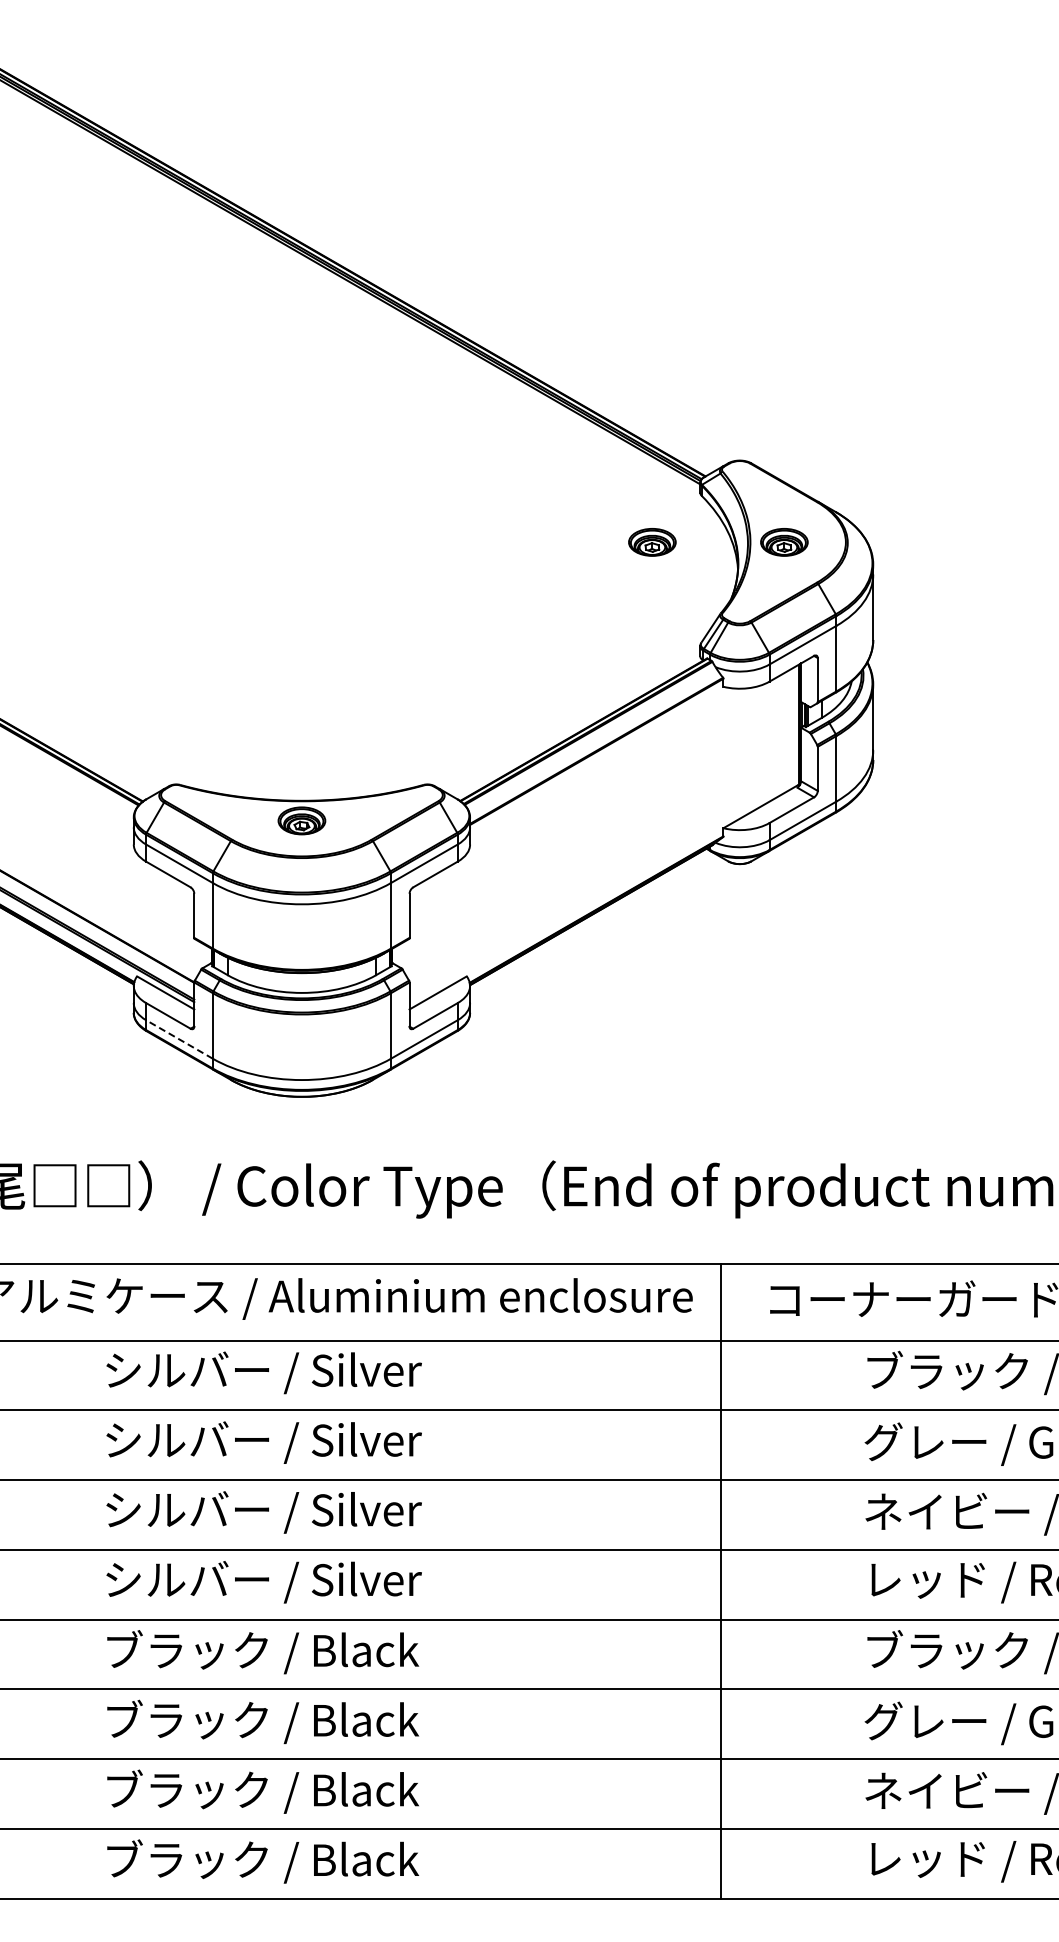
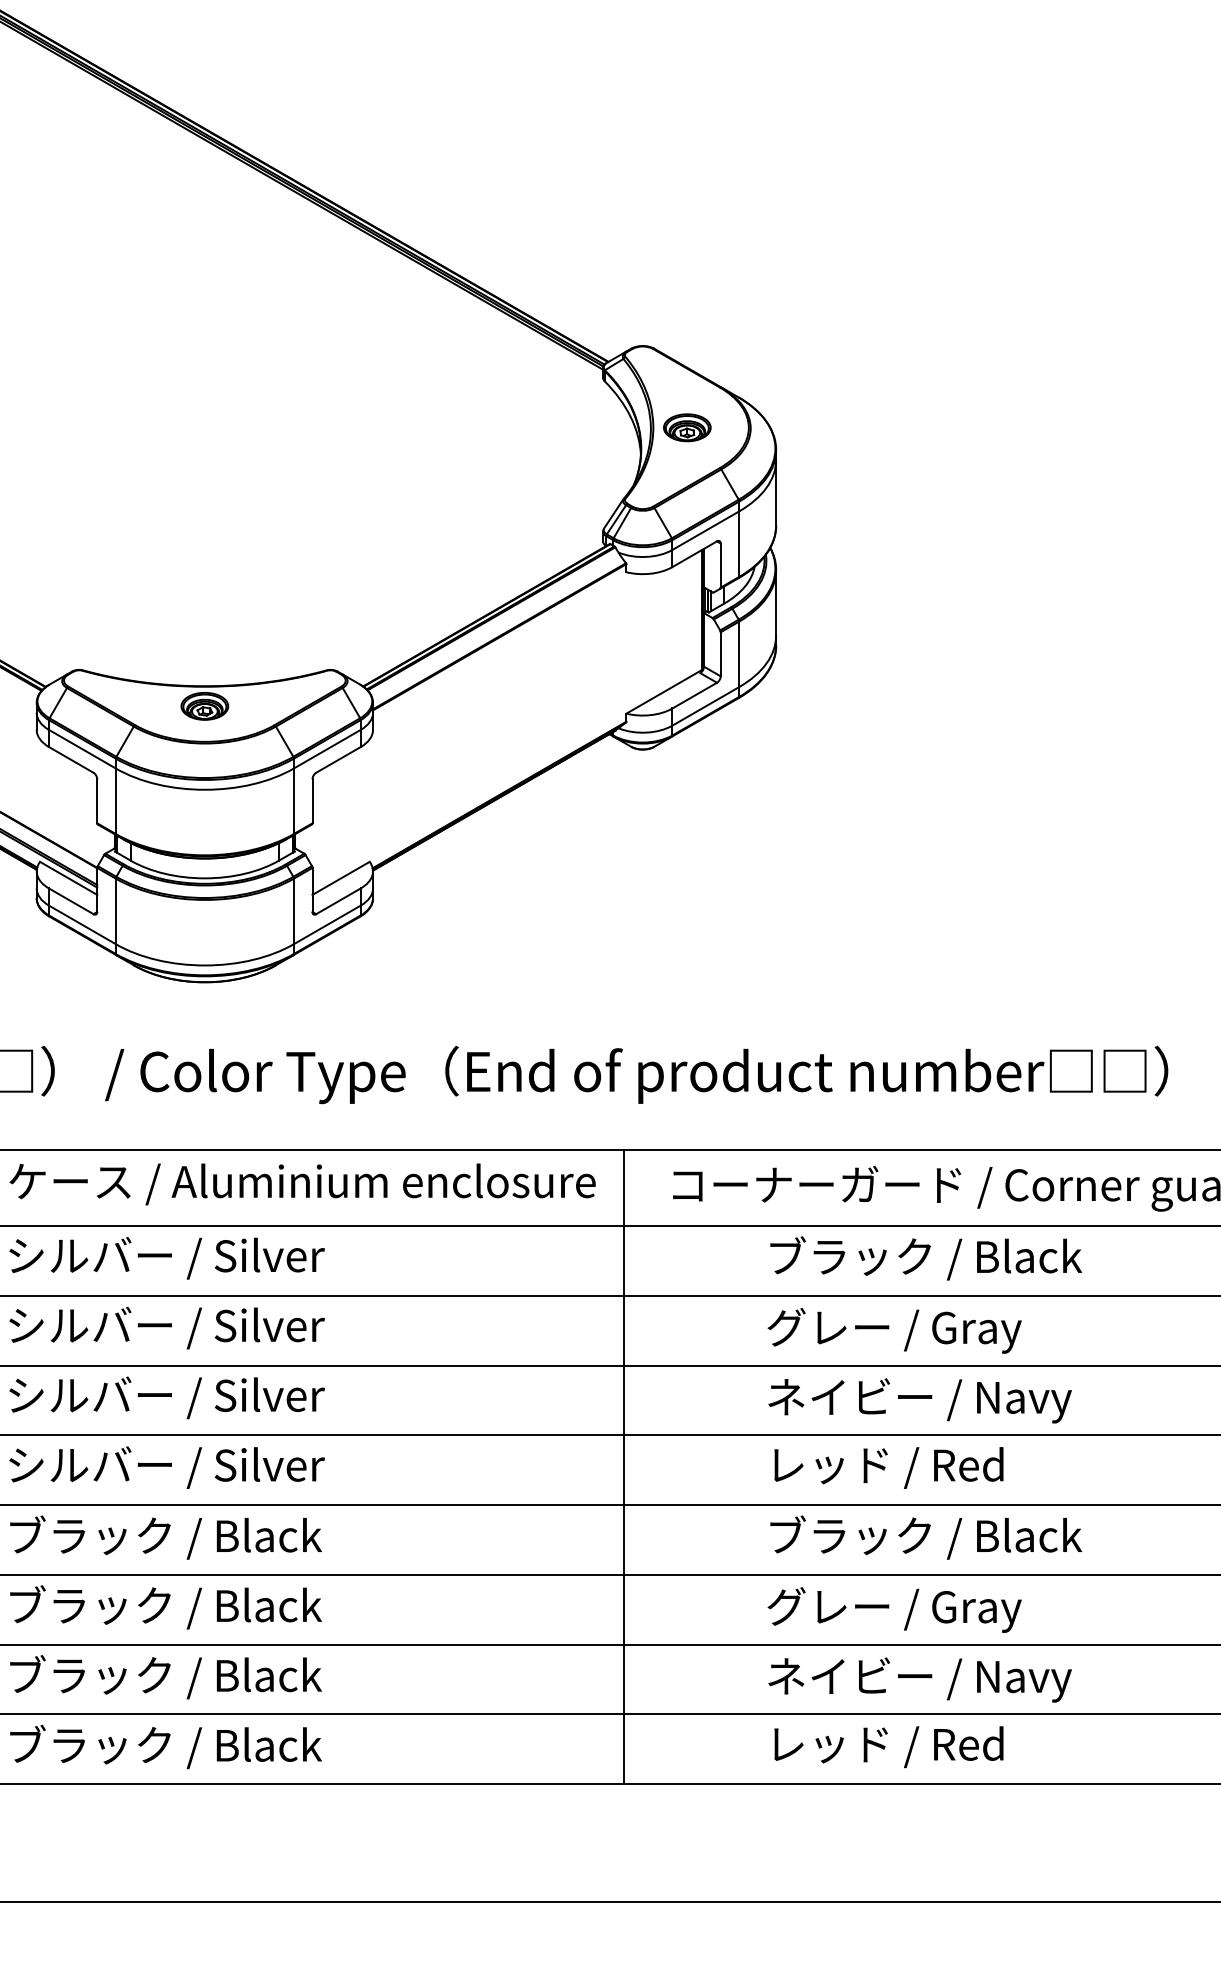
part: (652, 542) -> (555, 427), removed
line: (179, 1039) -> (82, 924), dashed -> solid

